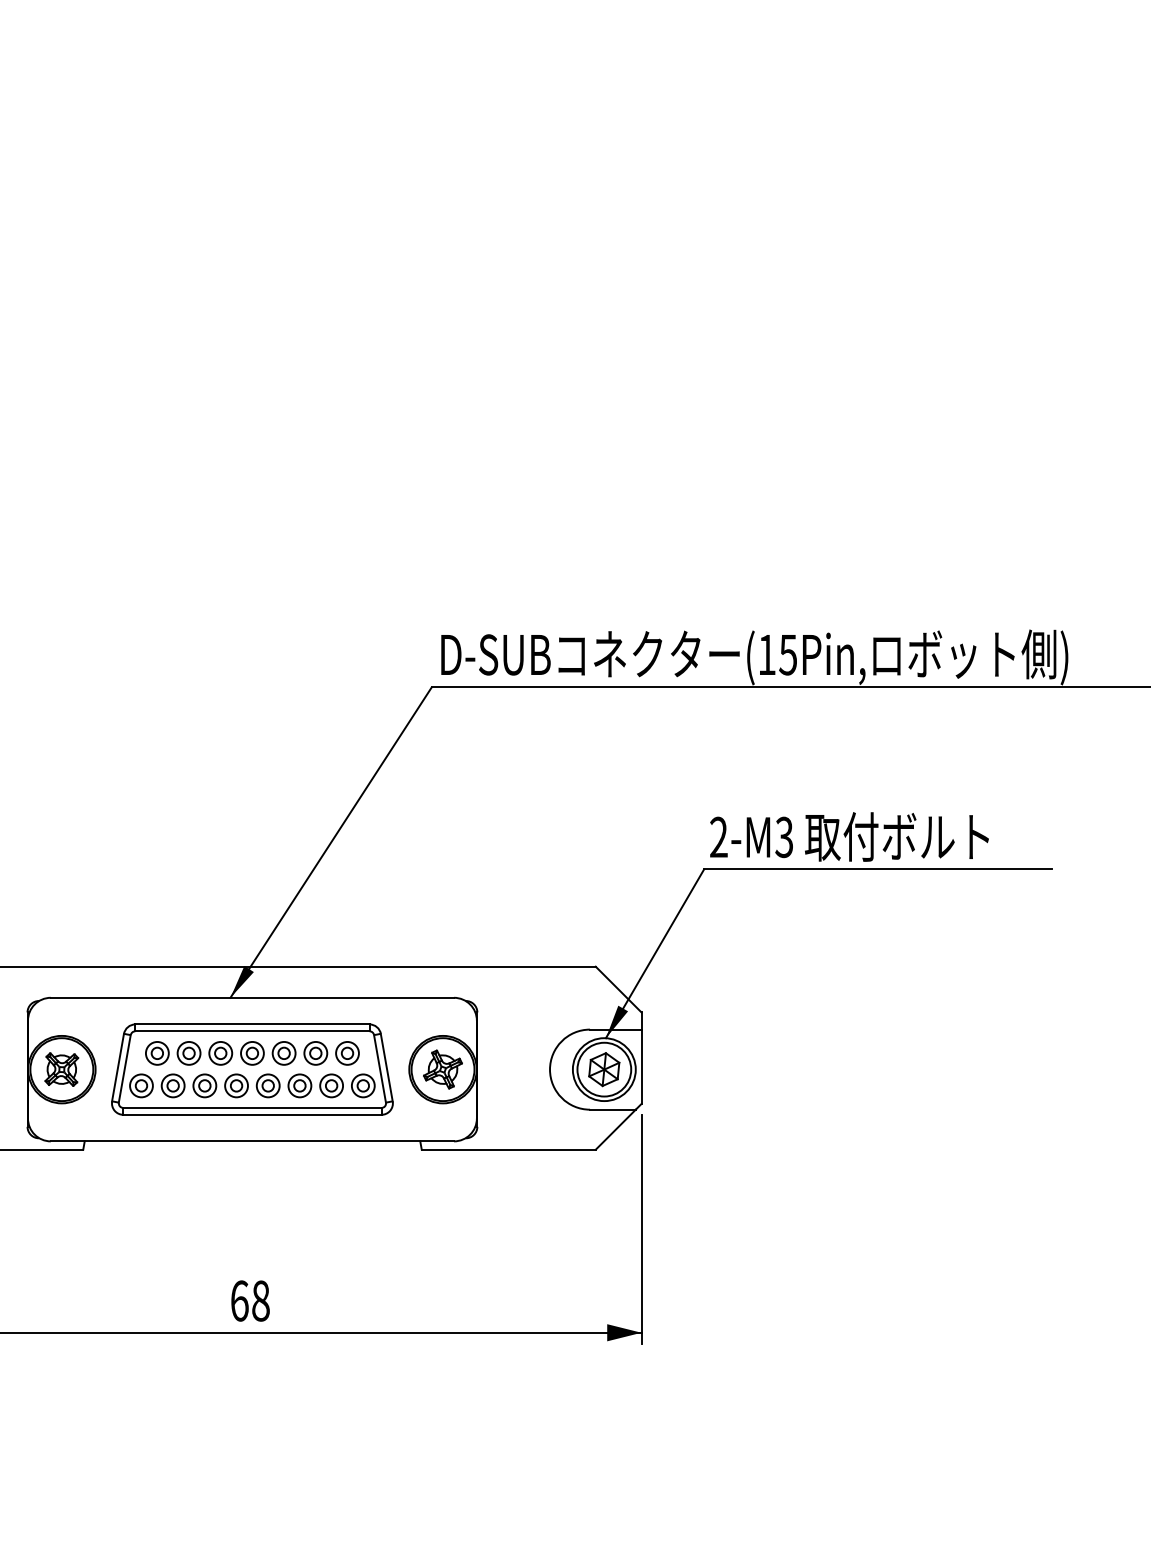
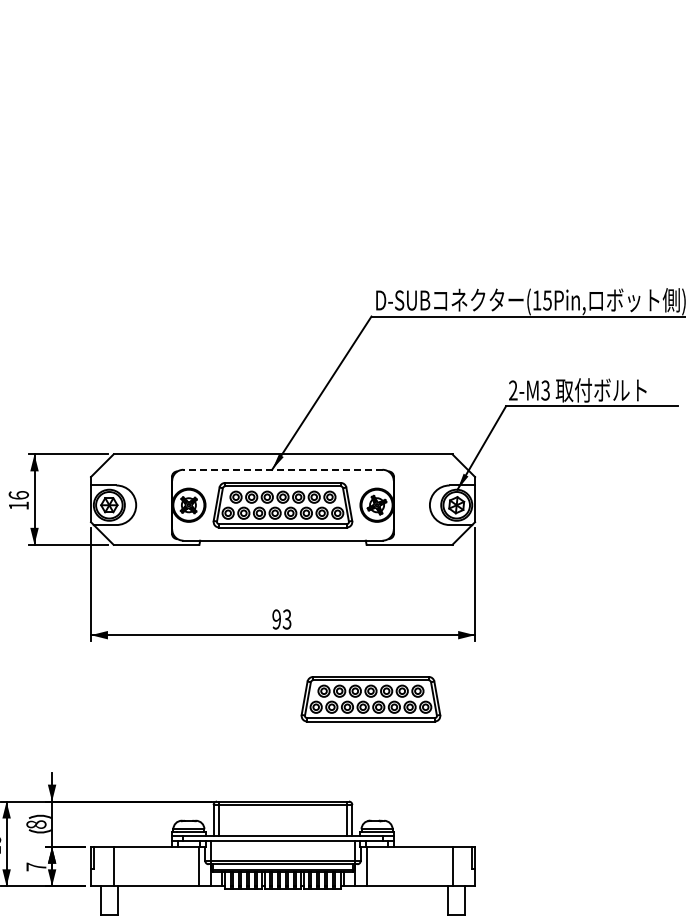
line: (251, 997) -> (282, 469), solid -> dashed
text: (249, 1301) -> (281, 619), 68 -> 93
part: (429, 1463) -> (370, 699), added

